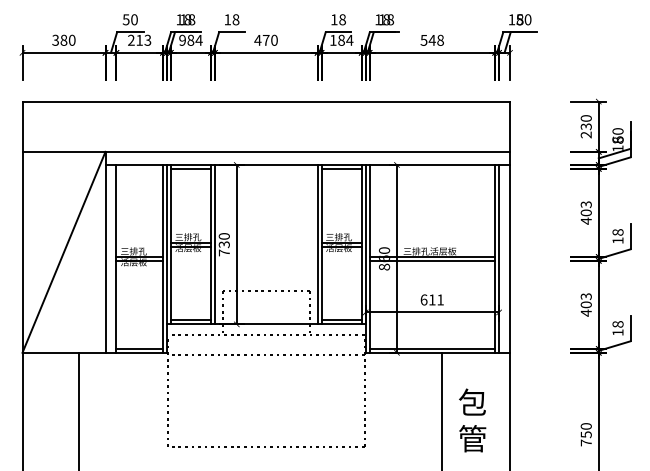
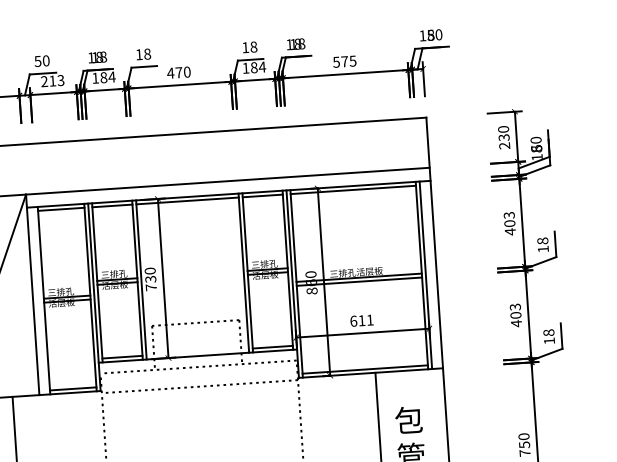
text: (182, 39) -> (95, 77), 984 -> 184
text: (435, 39) -> (347, 60), 548 -> 575
line: (139, 168) -> (61, 208), added
line: (265, 168) -> (186, 200), added
line: (432, 168) -> (353, 189), added

